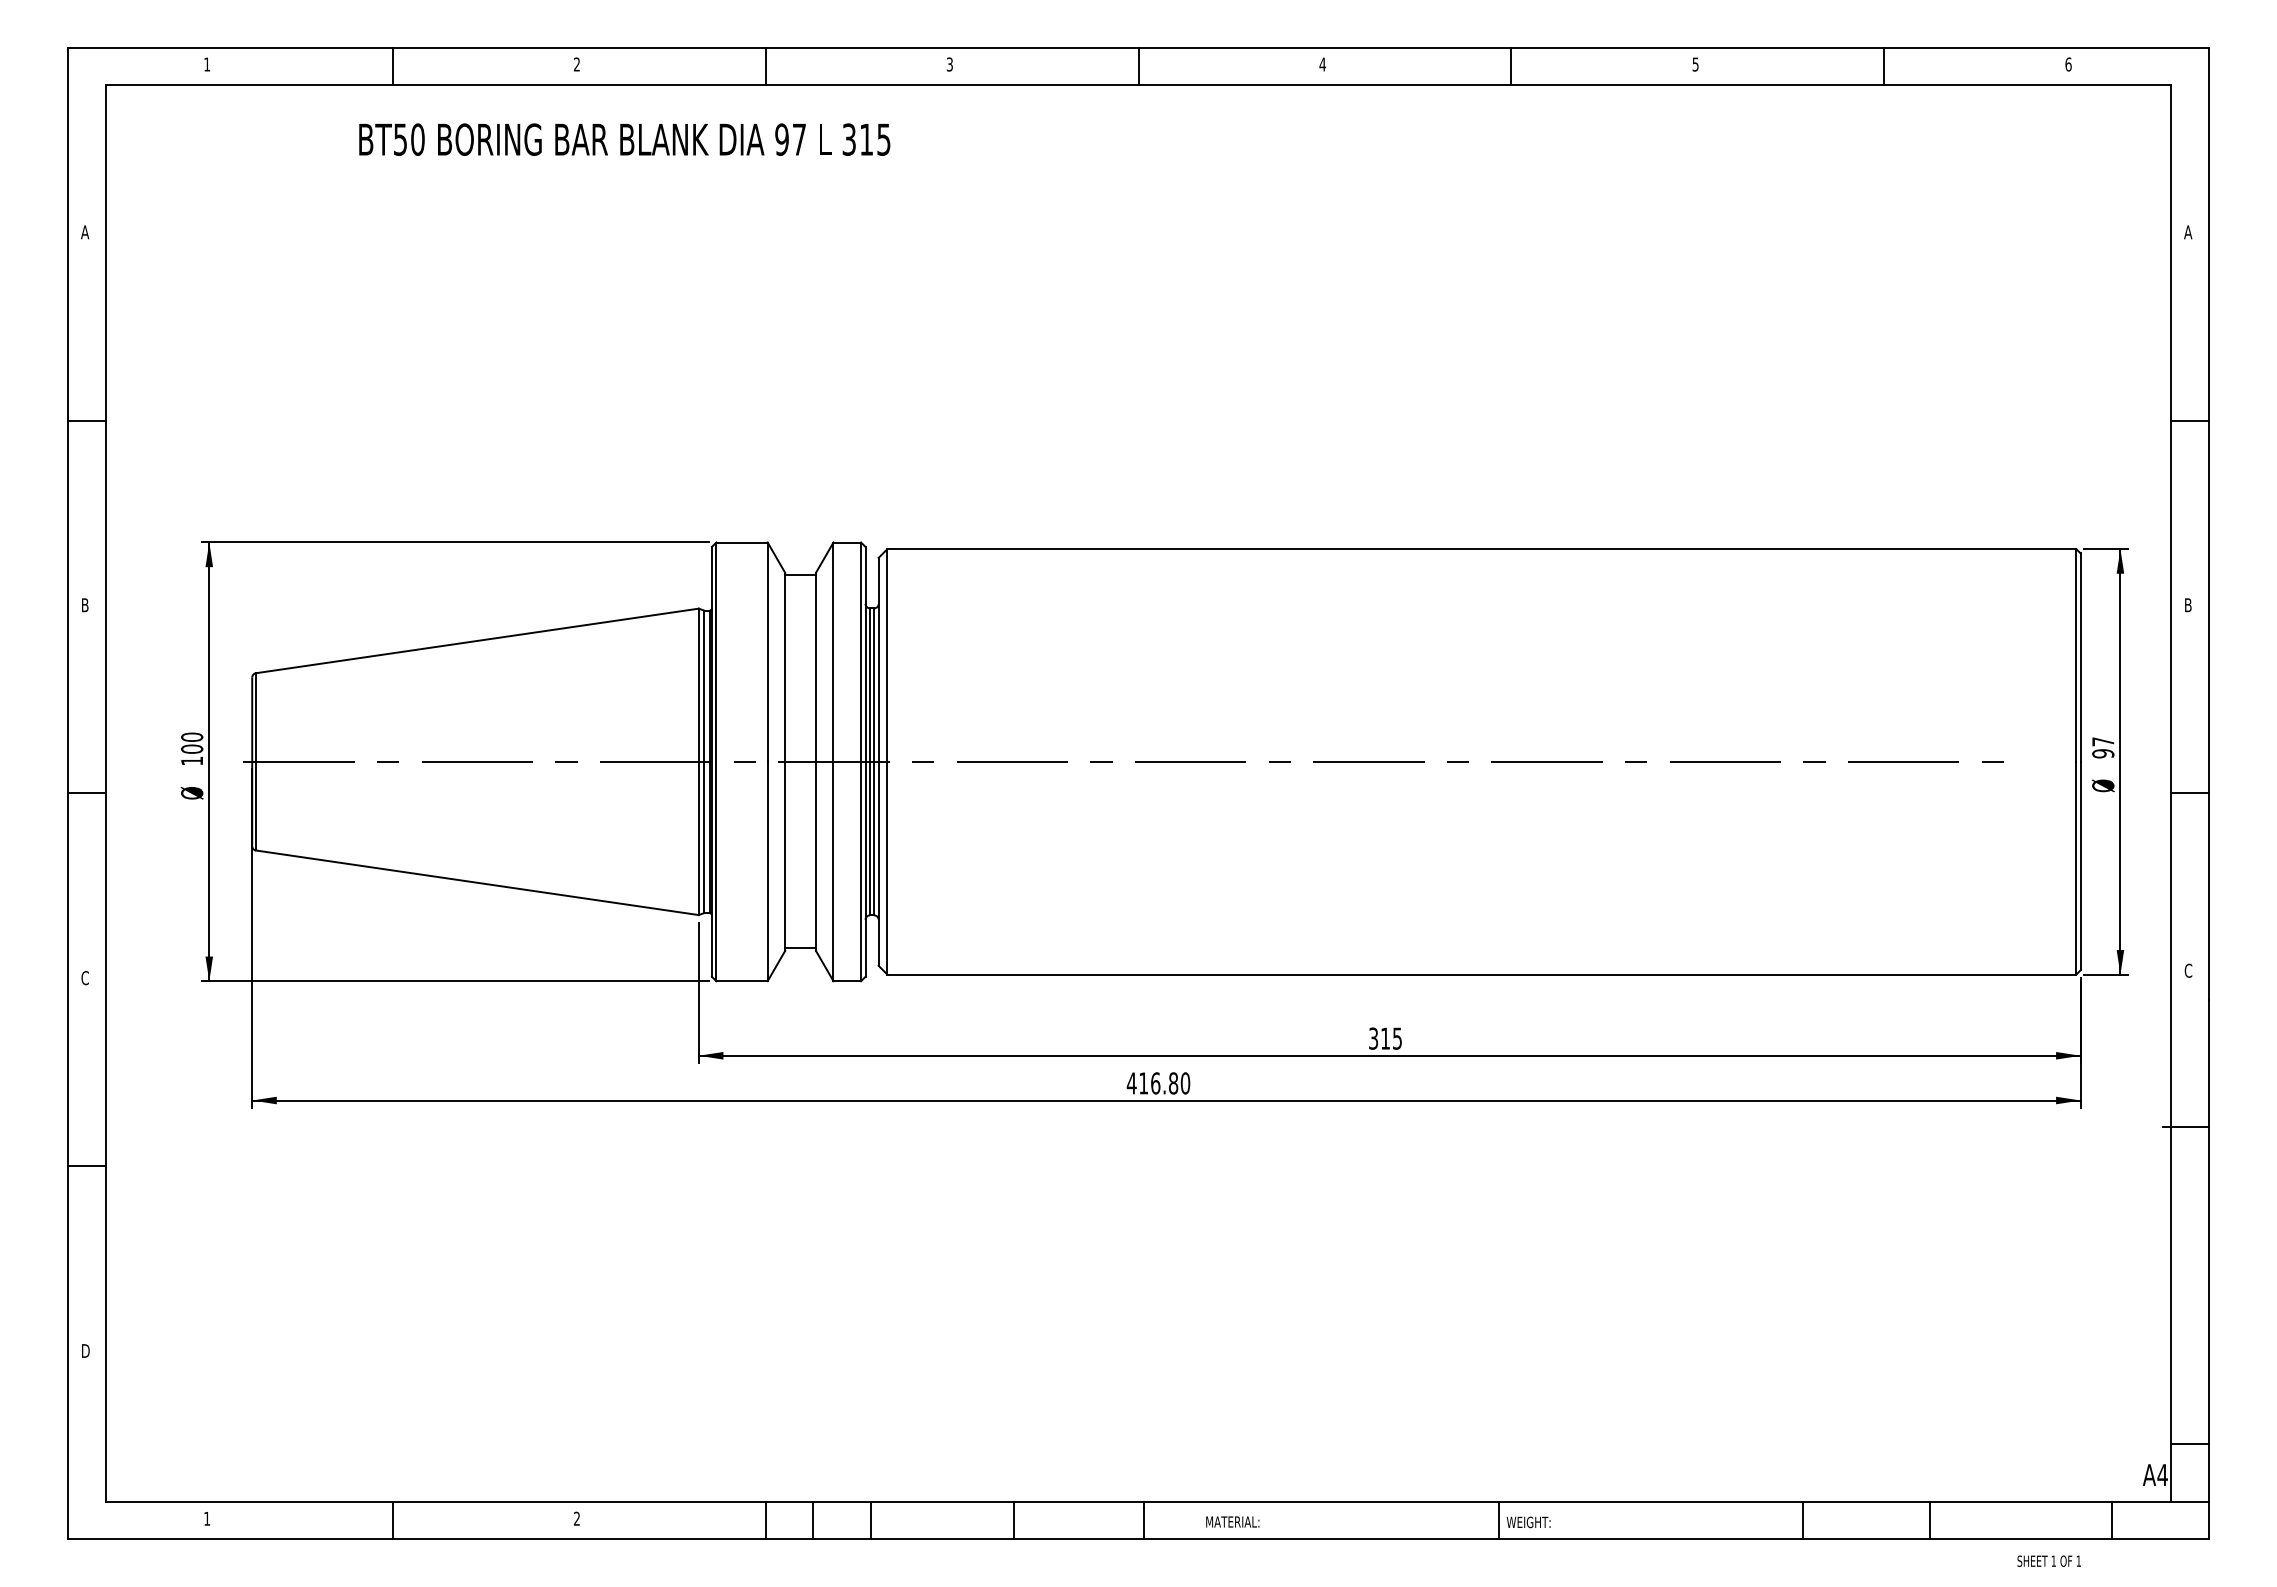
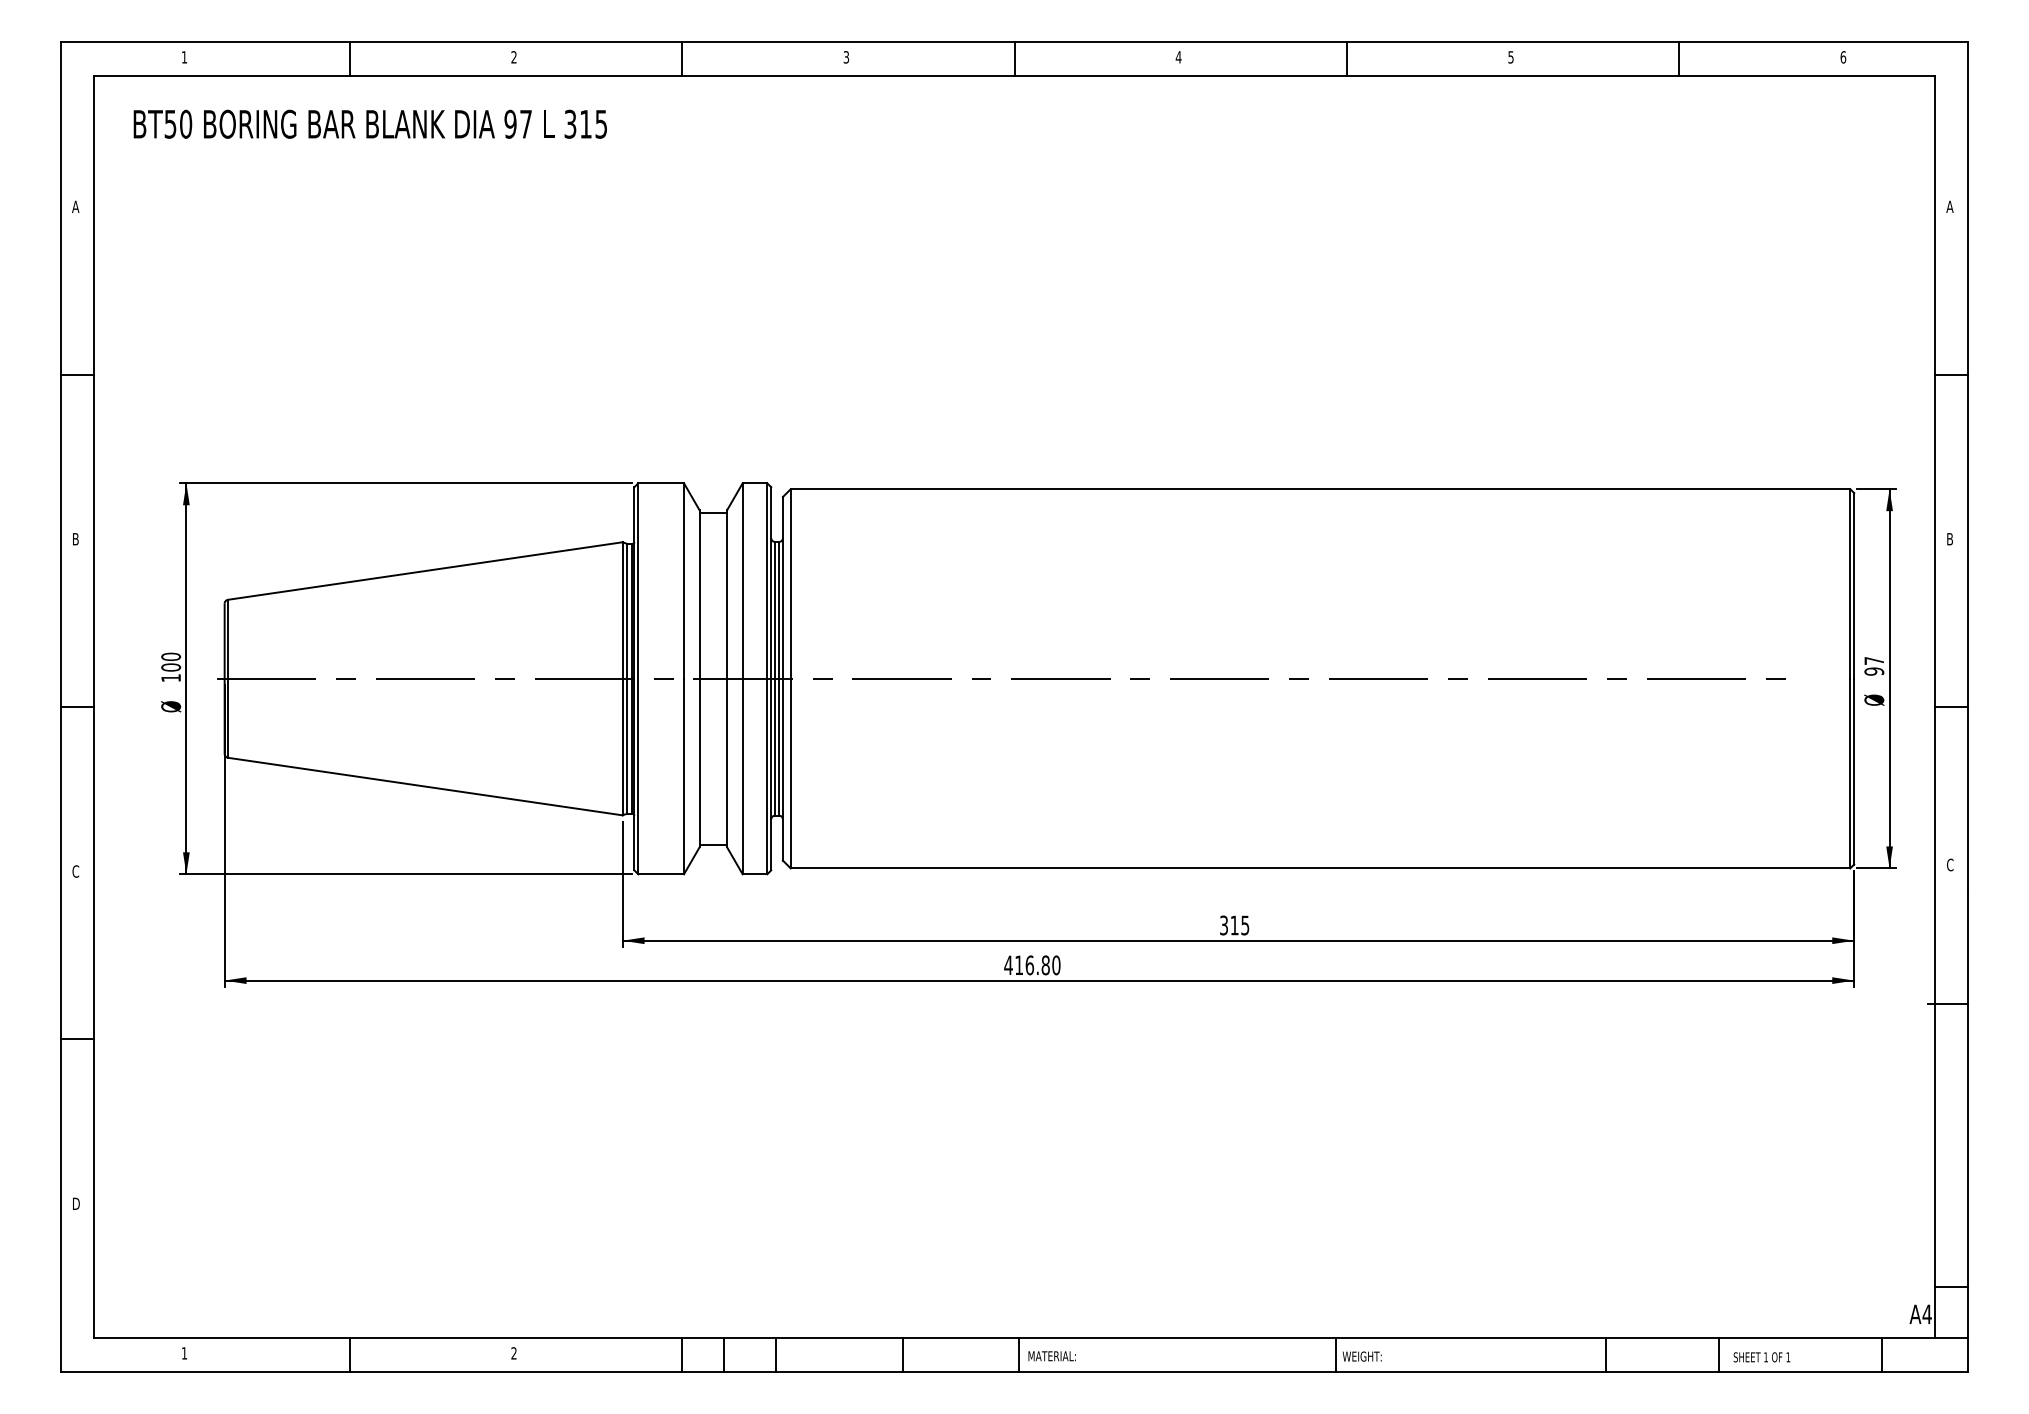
text: (624, 139) -> (370, 124), moved
text: (1232, 1521) -> (1051, 1355), moved
text: (2048, 1560) -> (1761, 1356), moved

